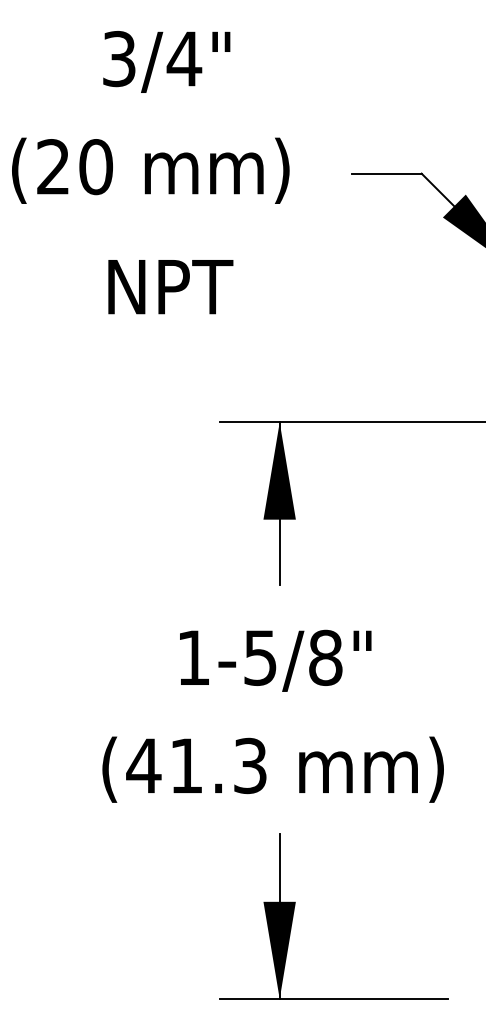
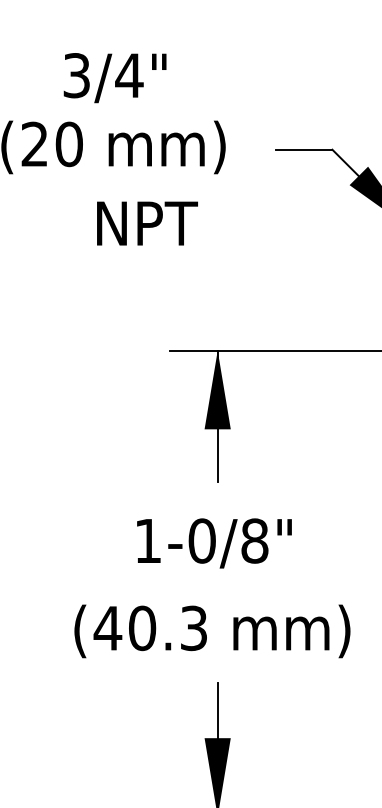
text: (166, 61) -> (114, 77), moved
text: (170, 287) -> (147, 223), moved
text: (260, 657) -> (202, 540), 1-5/8" -> 1-0/8"
text: (186, 765) -> (142, 628), (41.3 -> (40.3

